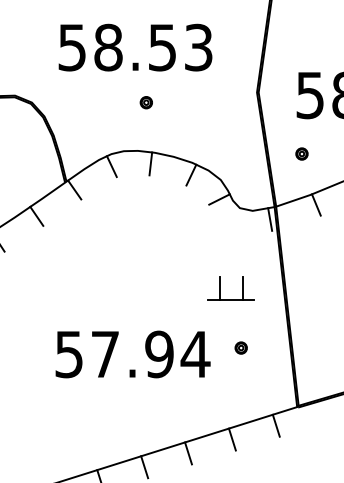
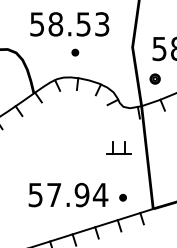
part: (302, 152) -> (155, 78), size x1.6
part: (240, 347) -> (122, 197), moved
text: (133, 353) -> (68, 194), moved

